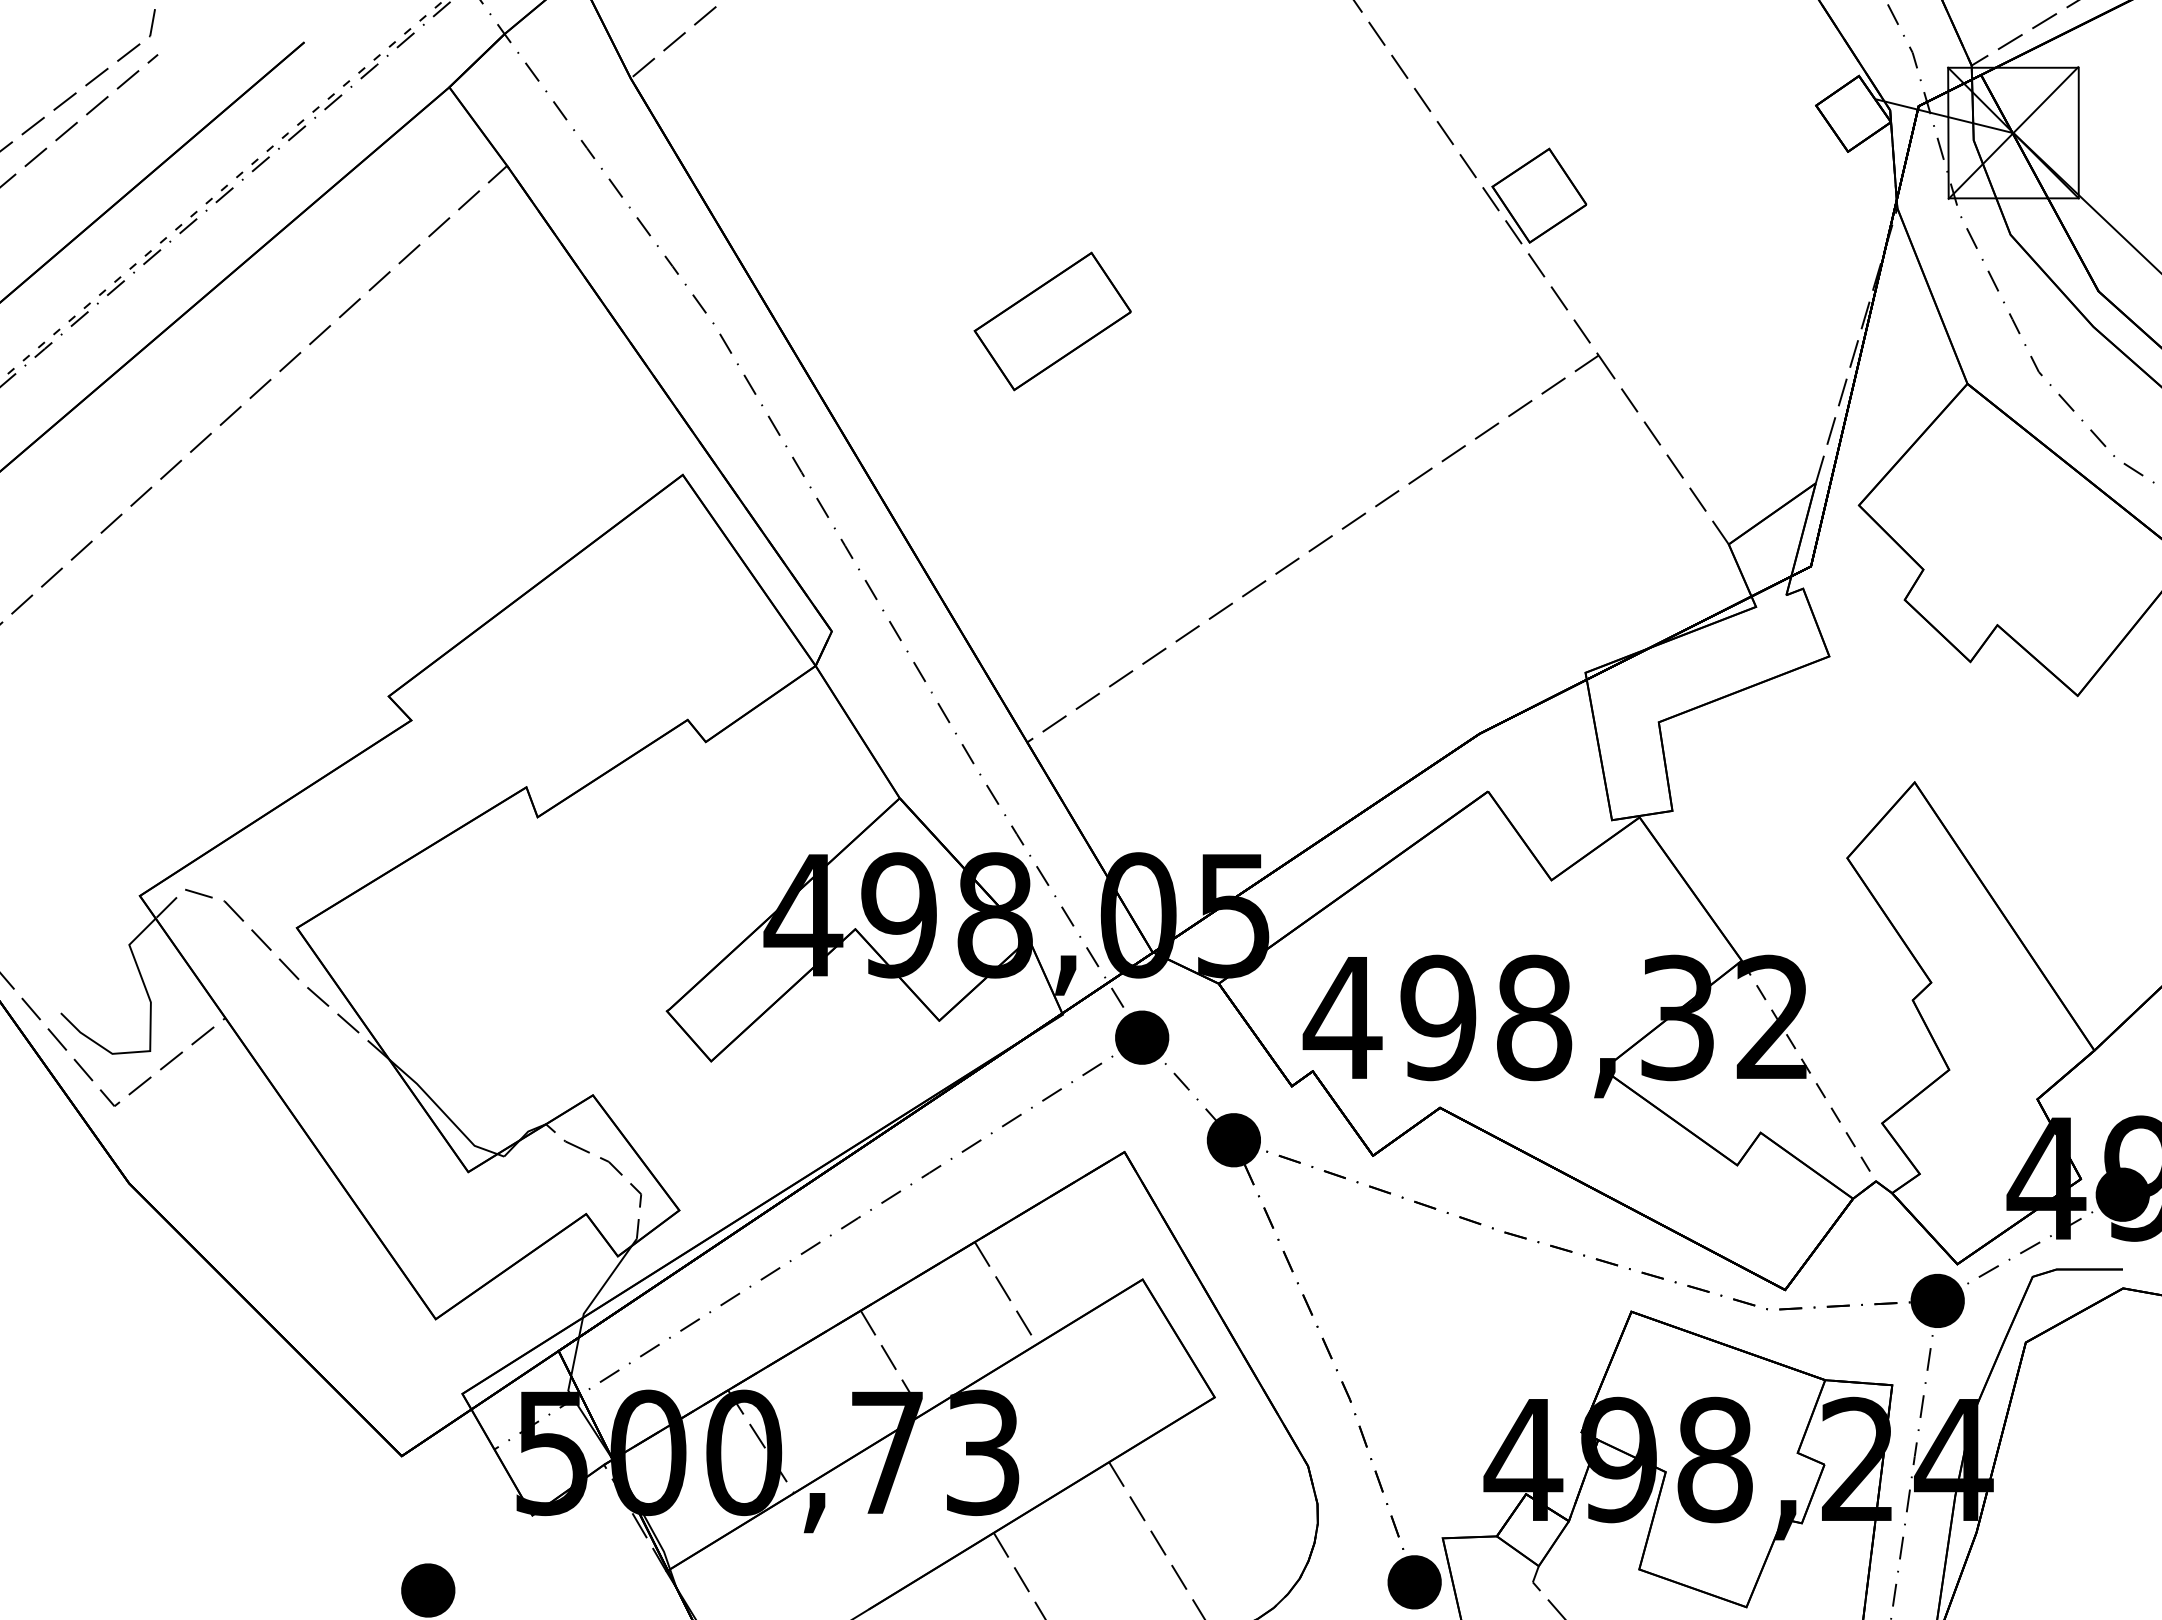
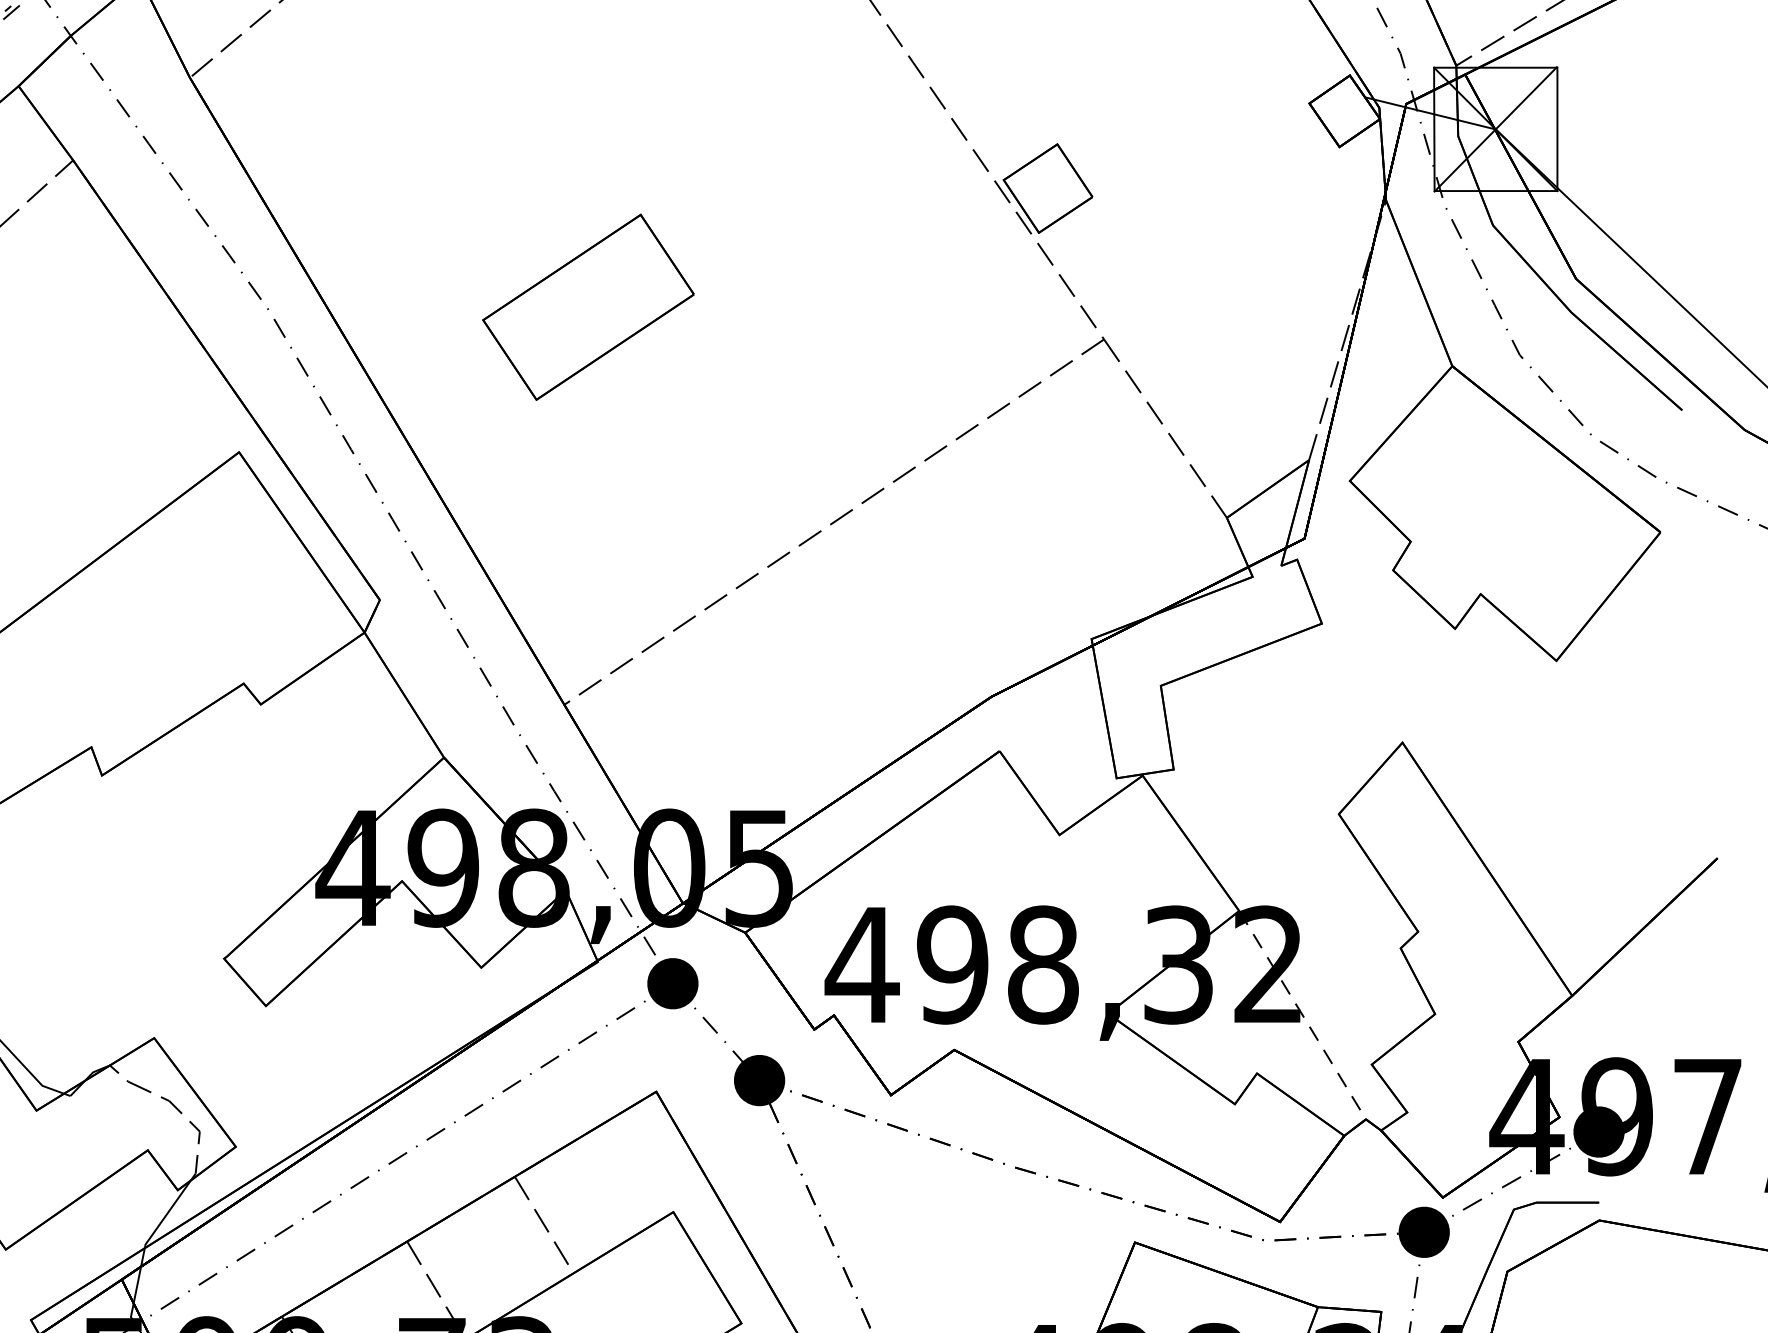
part: (1052, 321) -> (588, 307), size x1.43

